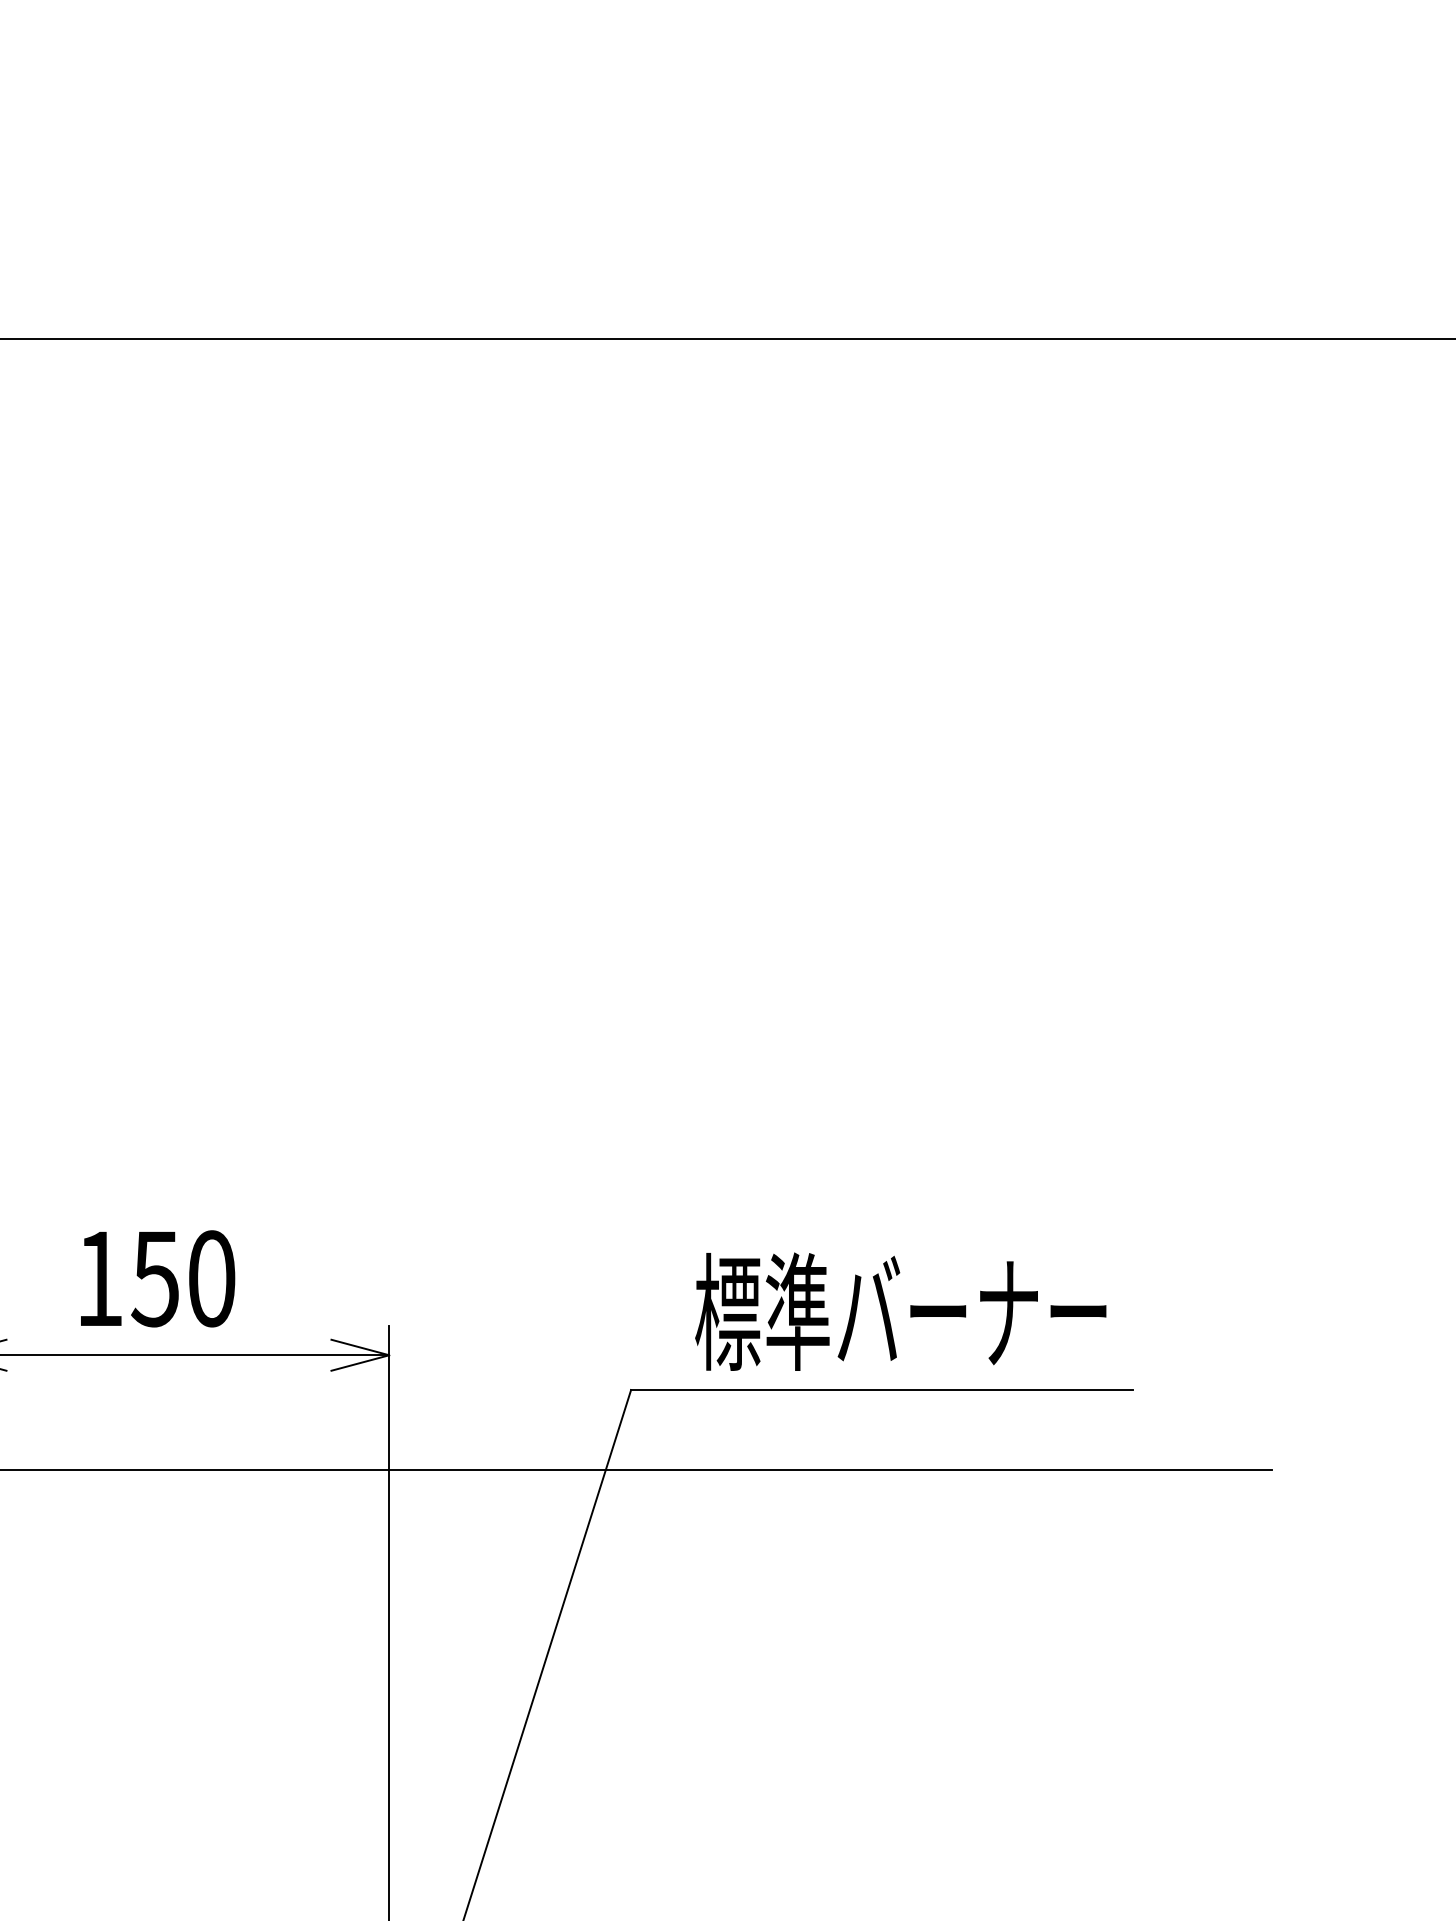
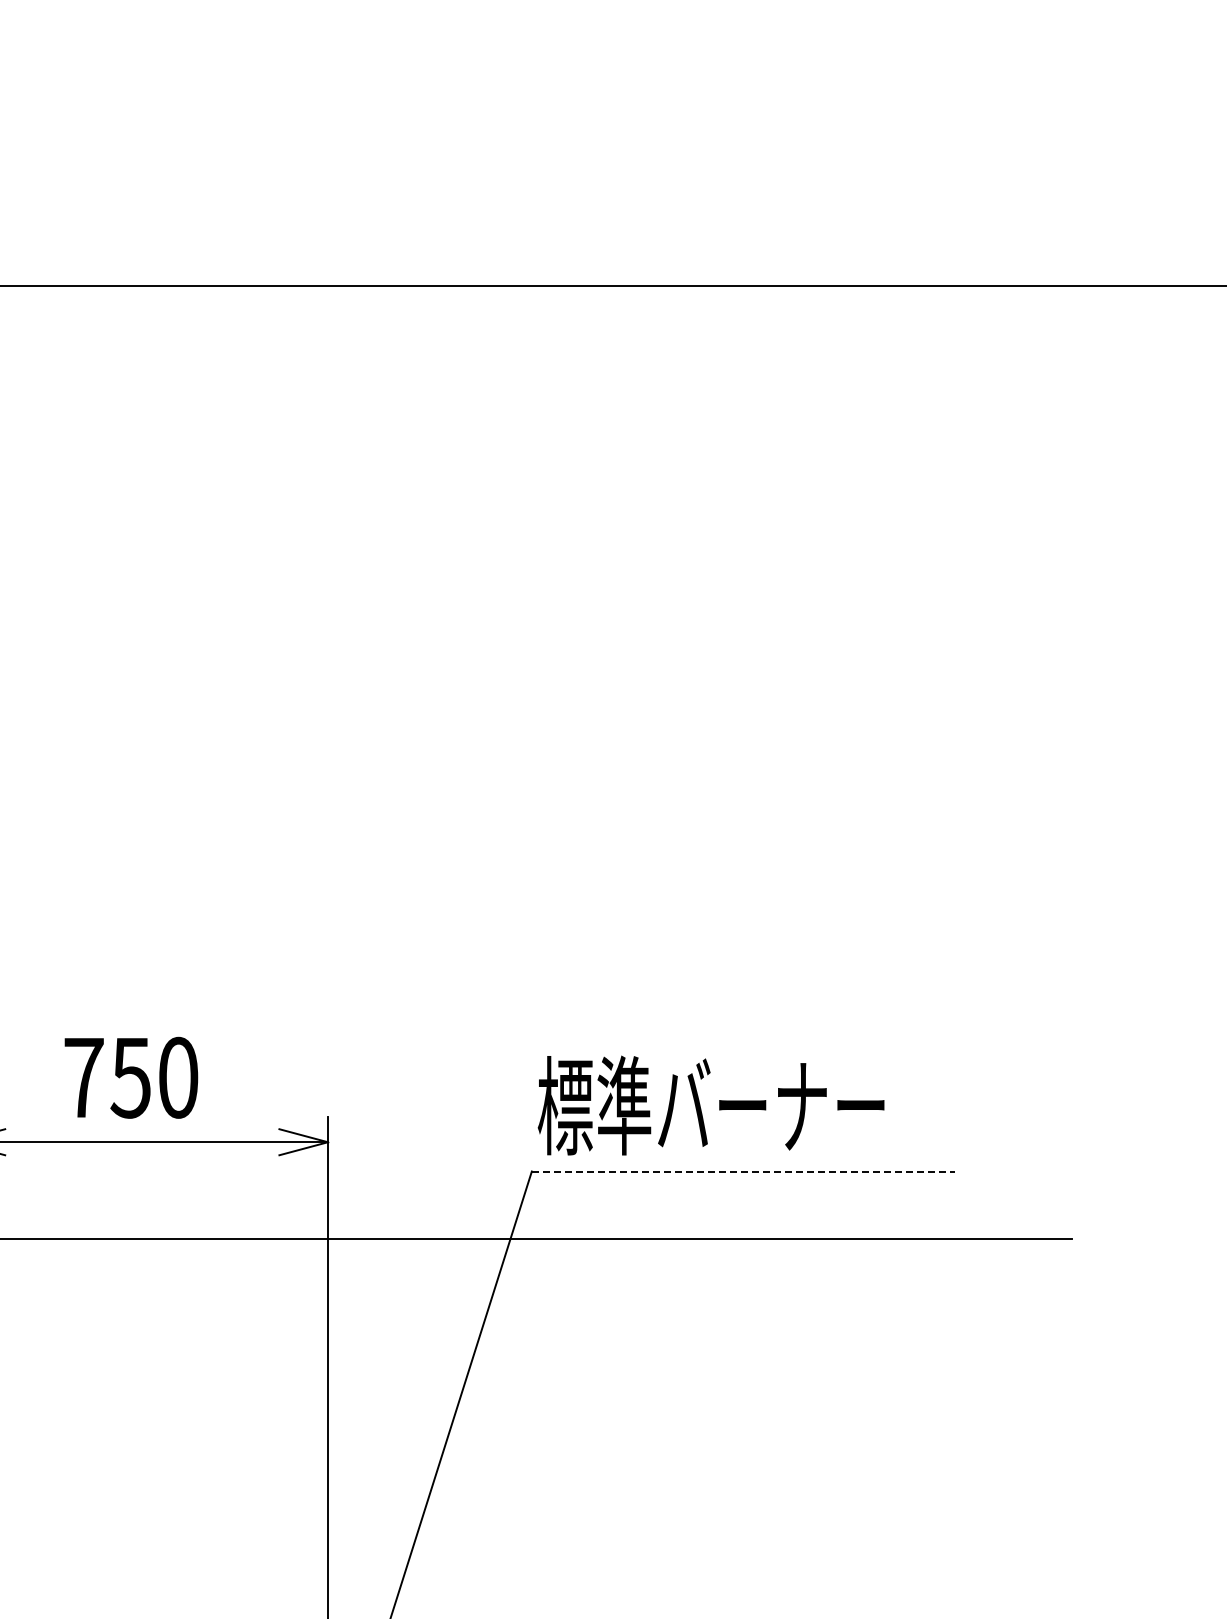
text: (99, 1278) -> (83, 1077), 150 -> 750
text: (900, 1311) -> (710, 1105), moved
line: (882, 1389) -> (743, 1171), solid -> dashed

